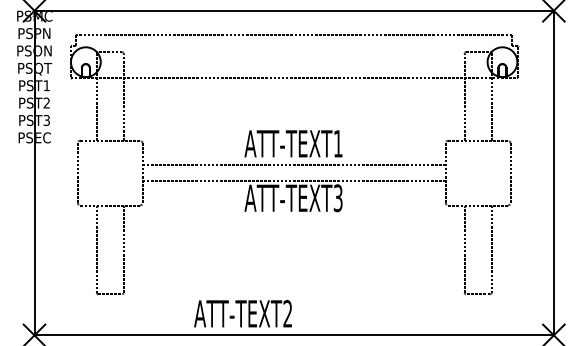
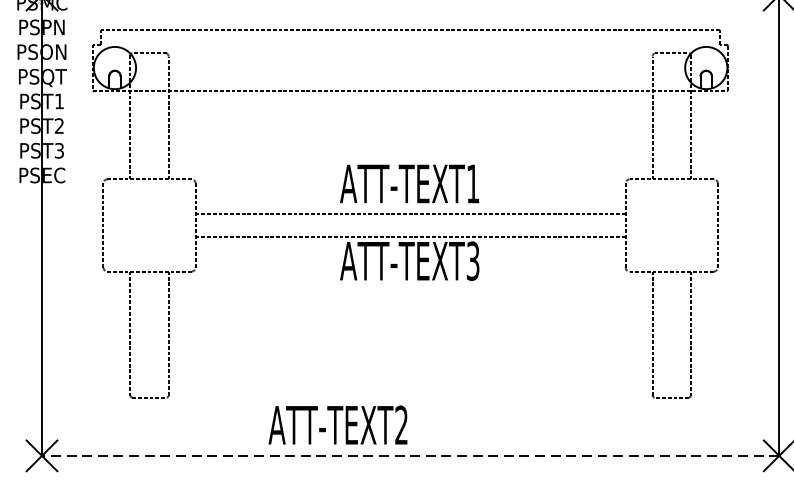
line: (294, 335) -> (411, 456), solid -> dashed

